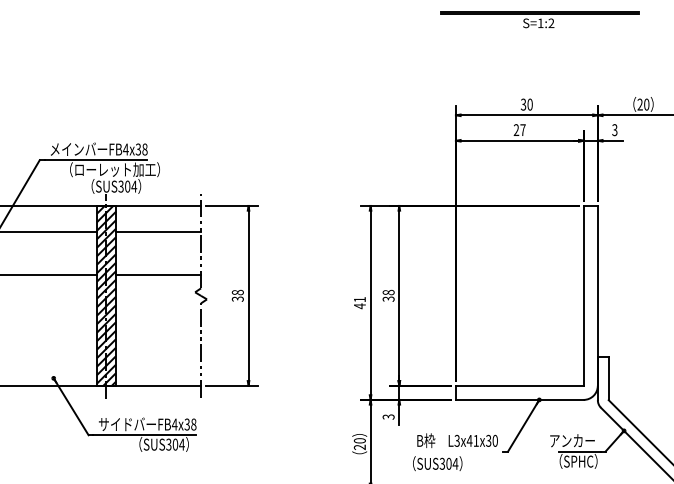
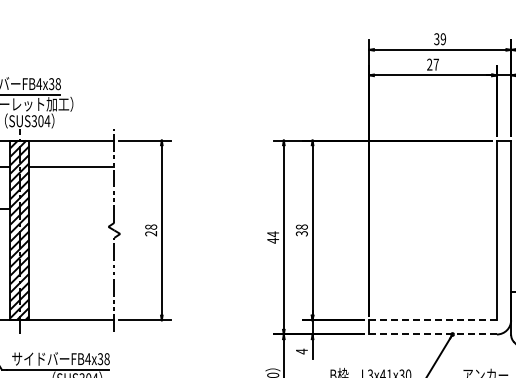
text: (529, 104) -> (442, 39), 30 -> 39
line: (158, 274) -> (71, 209), removed
text: (237, 298) -> (150, 233), 38 -> 28
text: (359, 299) -> (272, 234), 41 -> 44
line: (519, 385) -> (432, 320), solid -> dashed
line: (519, 399) -> (432, 334), solid -> dashed
text: (388, 416) -> (301, 351), 3 -> 4

